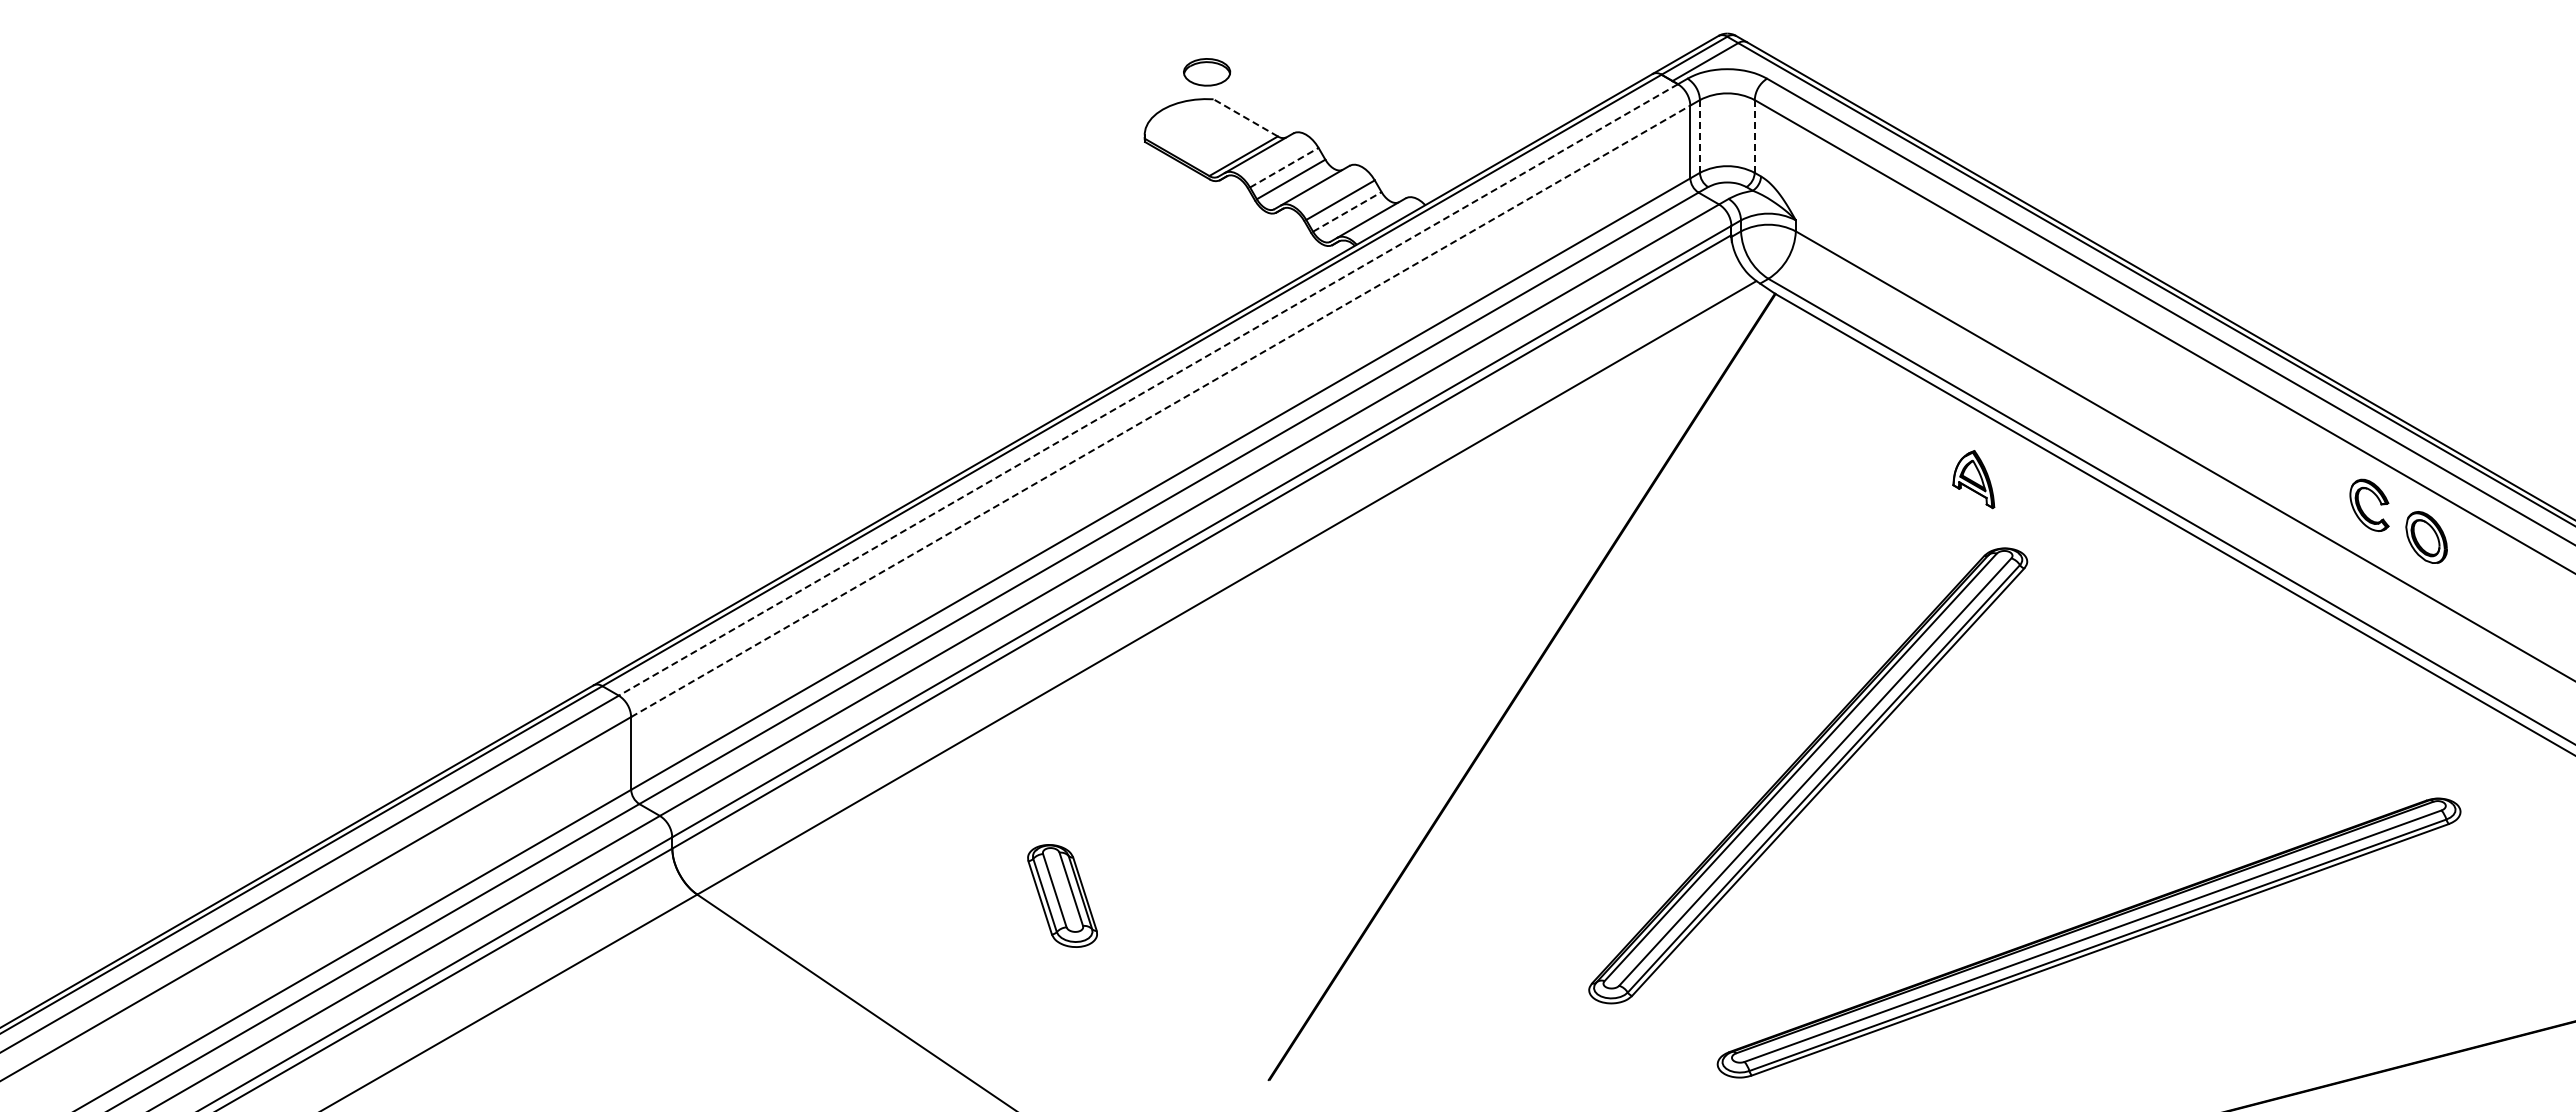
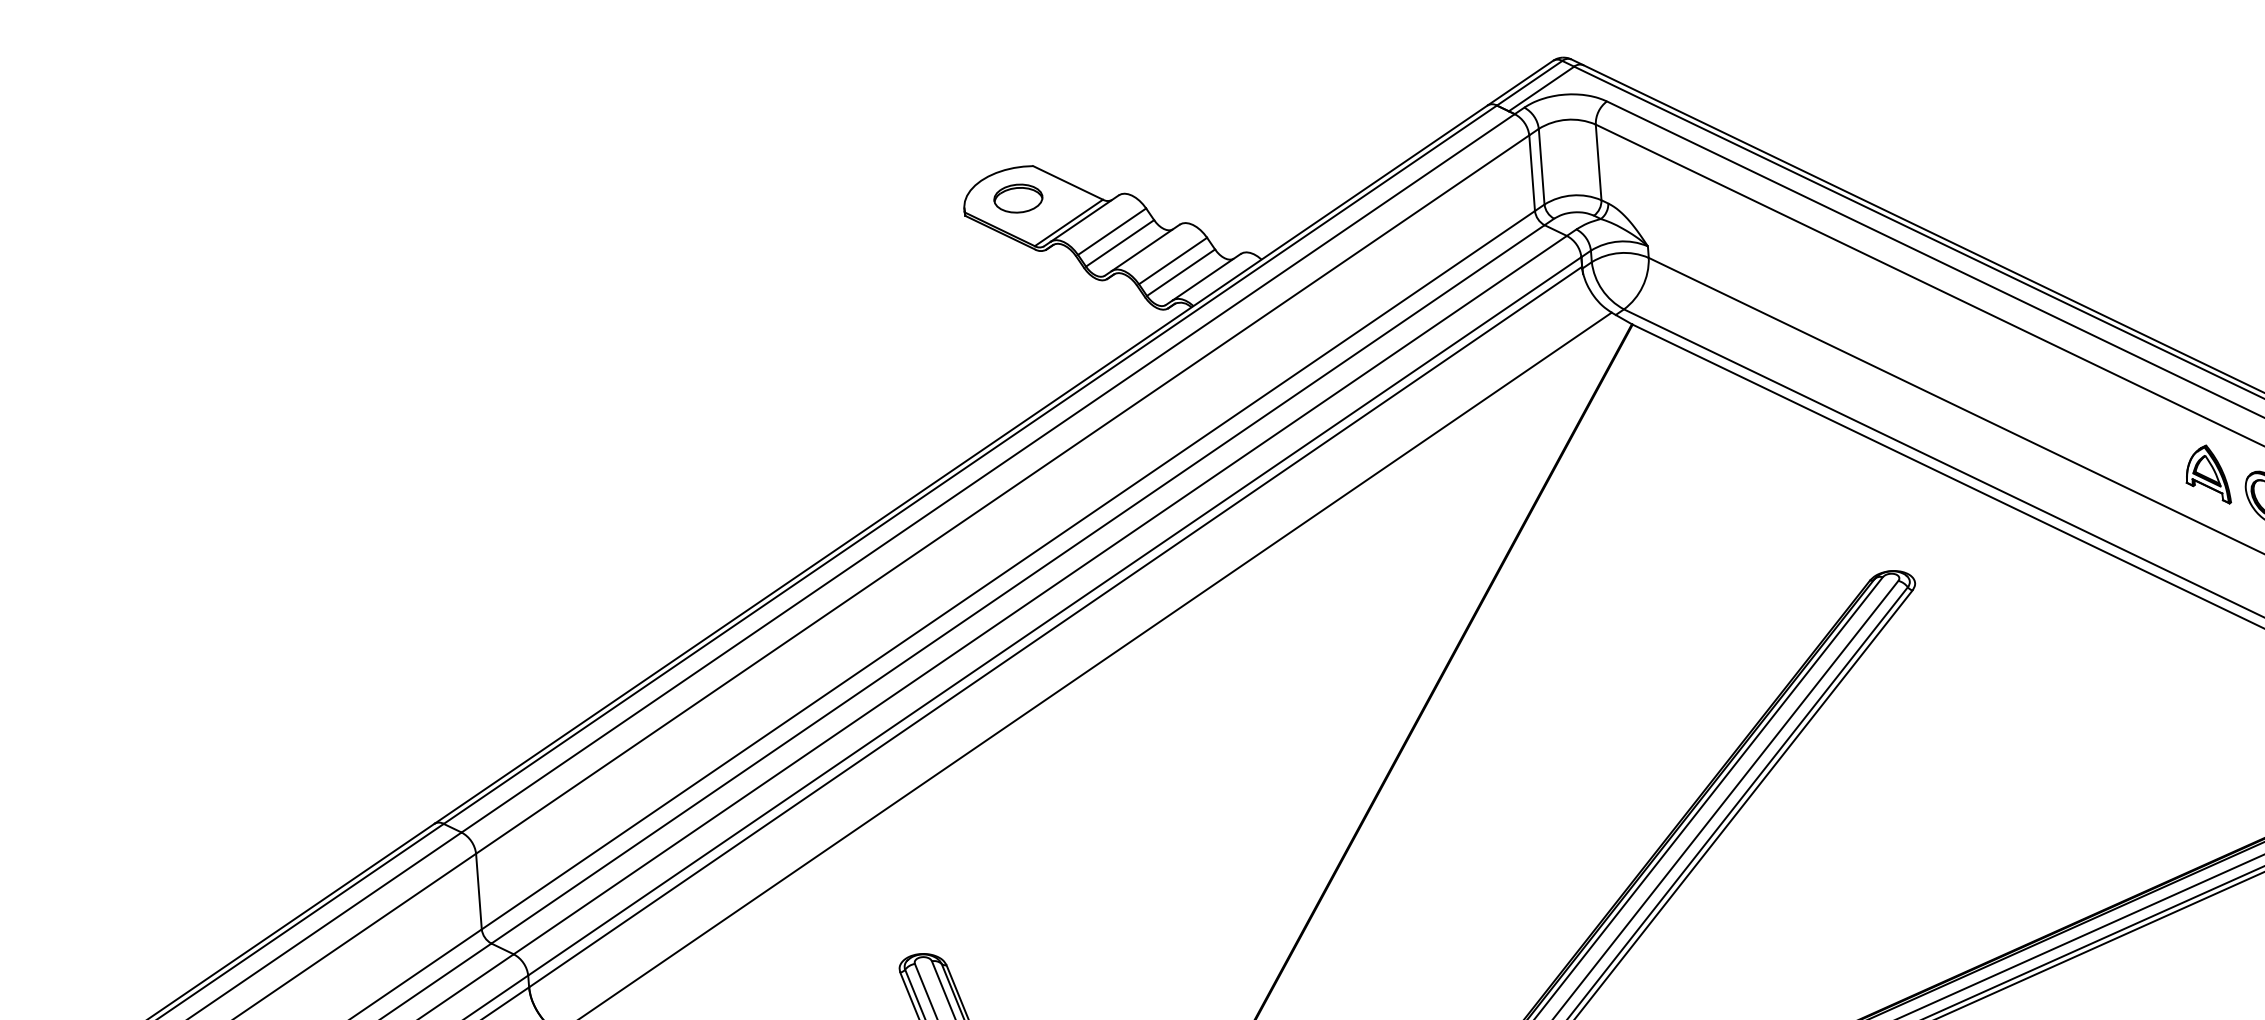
part: (1207, 72) -> (1018, 198), moved
line: (1245, 117) -> (1067, 182), dashed -> solid
line: (1699, 136) -> (1541, 166), dashed -> solid
line: (1754, 136) -> (1598, 162), dashed -> solid
line: (1284, 167) -> (1112, 231), dashed -> solid
line: (1347, 211) -> (1181, 272), dashed -> solid
line: (1148, 390) -> (988, 473), dashed -> solid
line: (1161, 411) -> (1003, 494), dashed -> solid
part: (1973, 479) -> (2207, 475), moved

